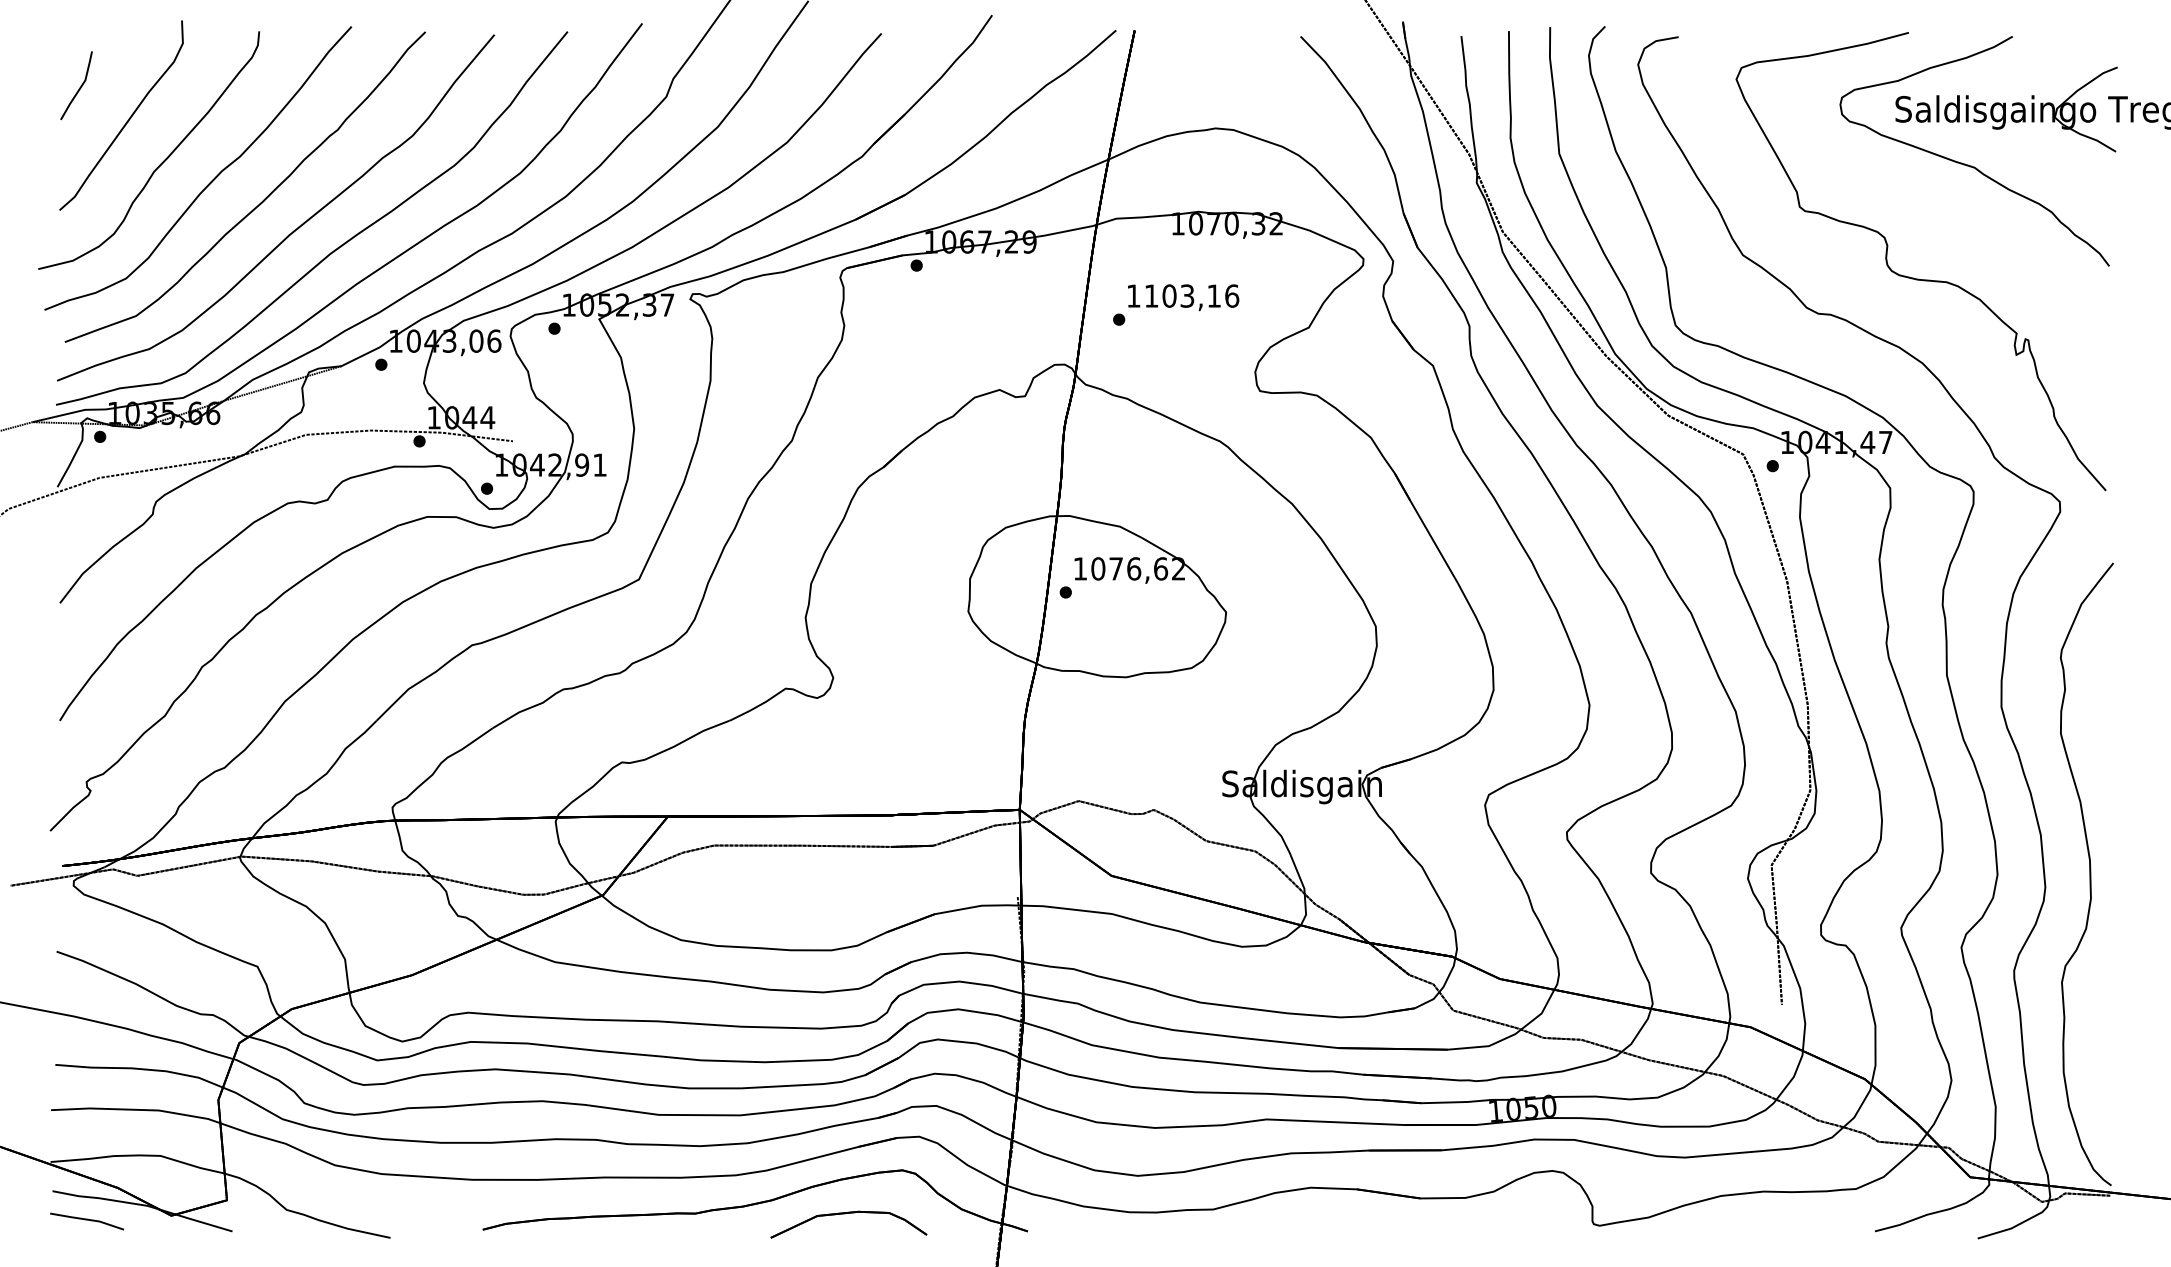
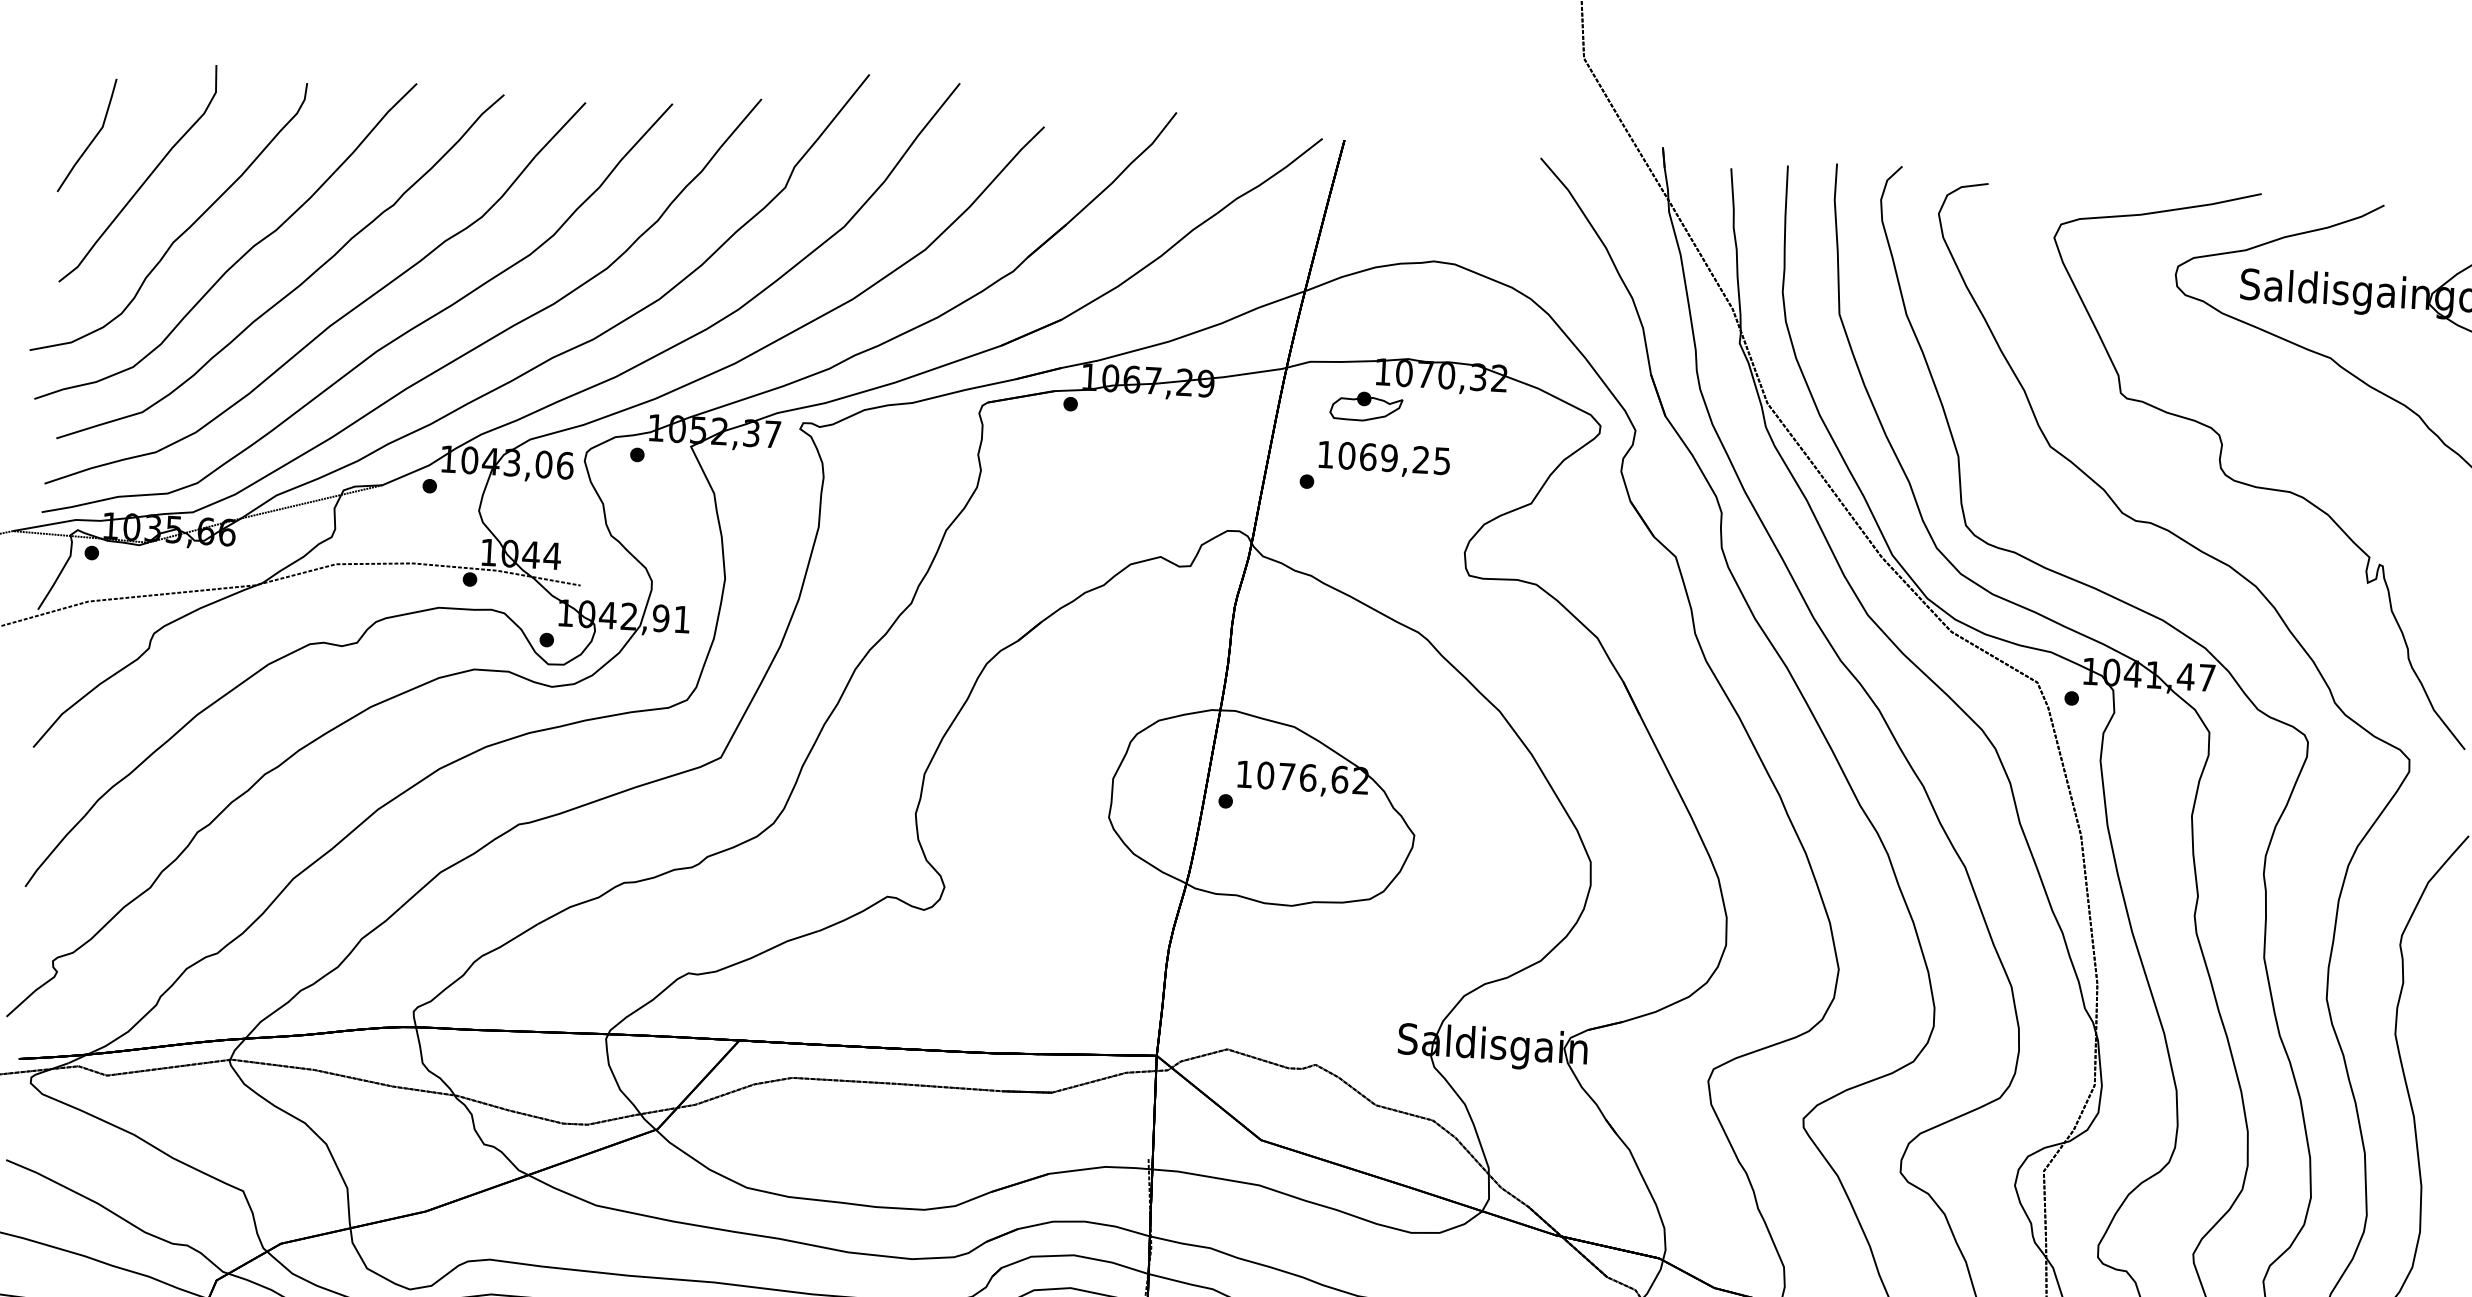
part: (76, 85) -> (87, 135), size x1.43
part: (1165, 253) -> (1366, 406), added
text: (1191, 295) -> (1394, 457), 1103,16 -> 1069,25

